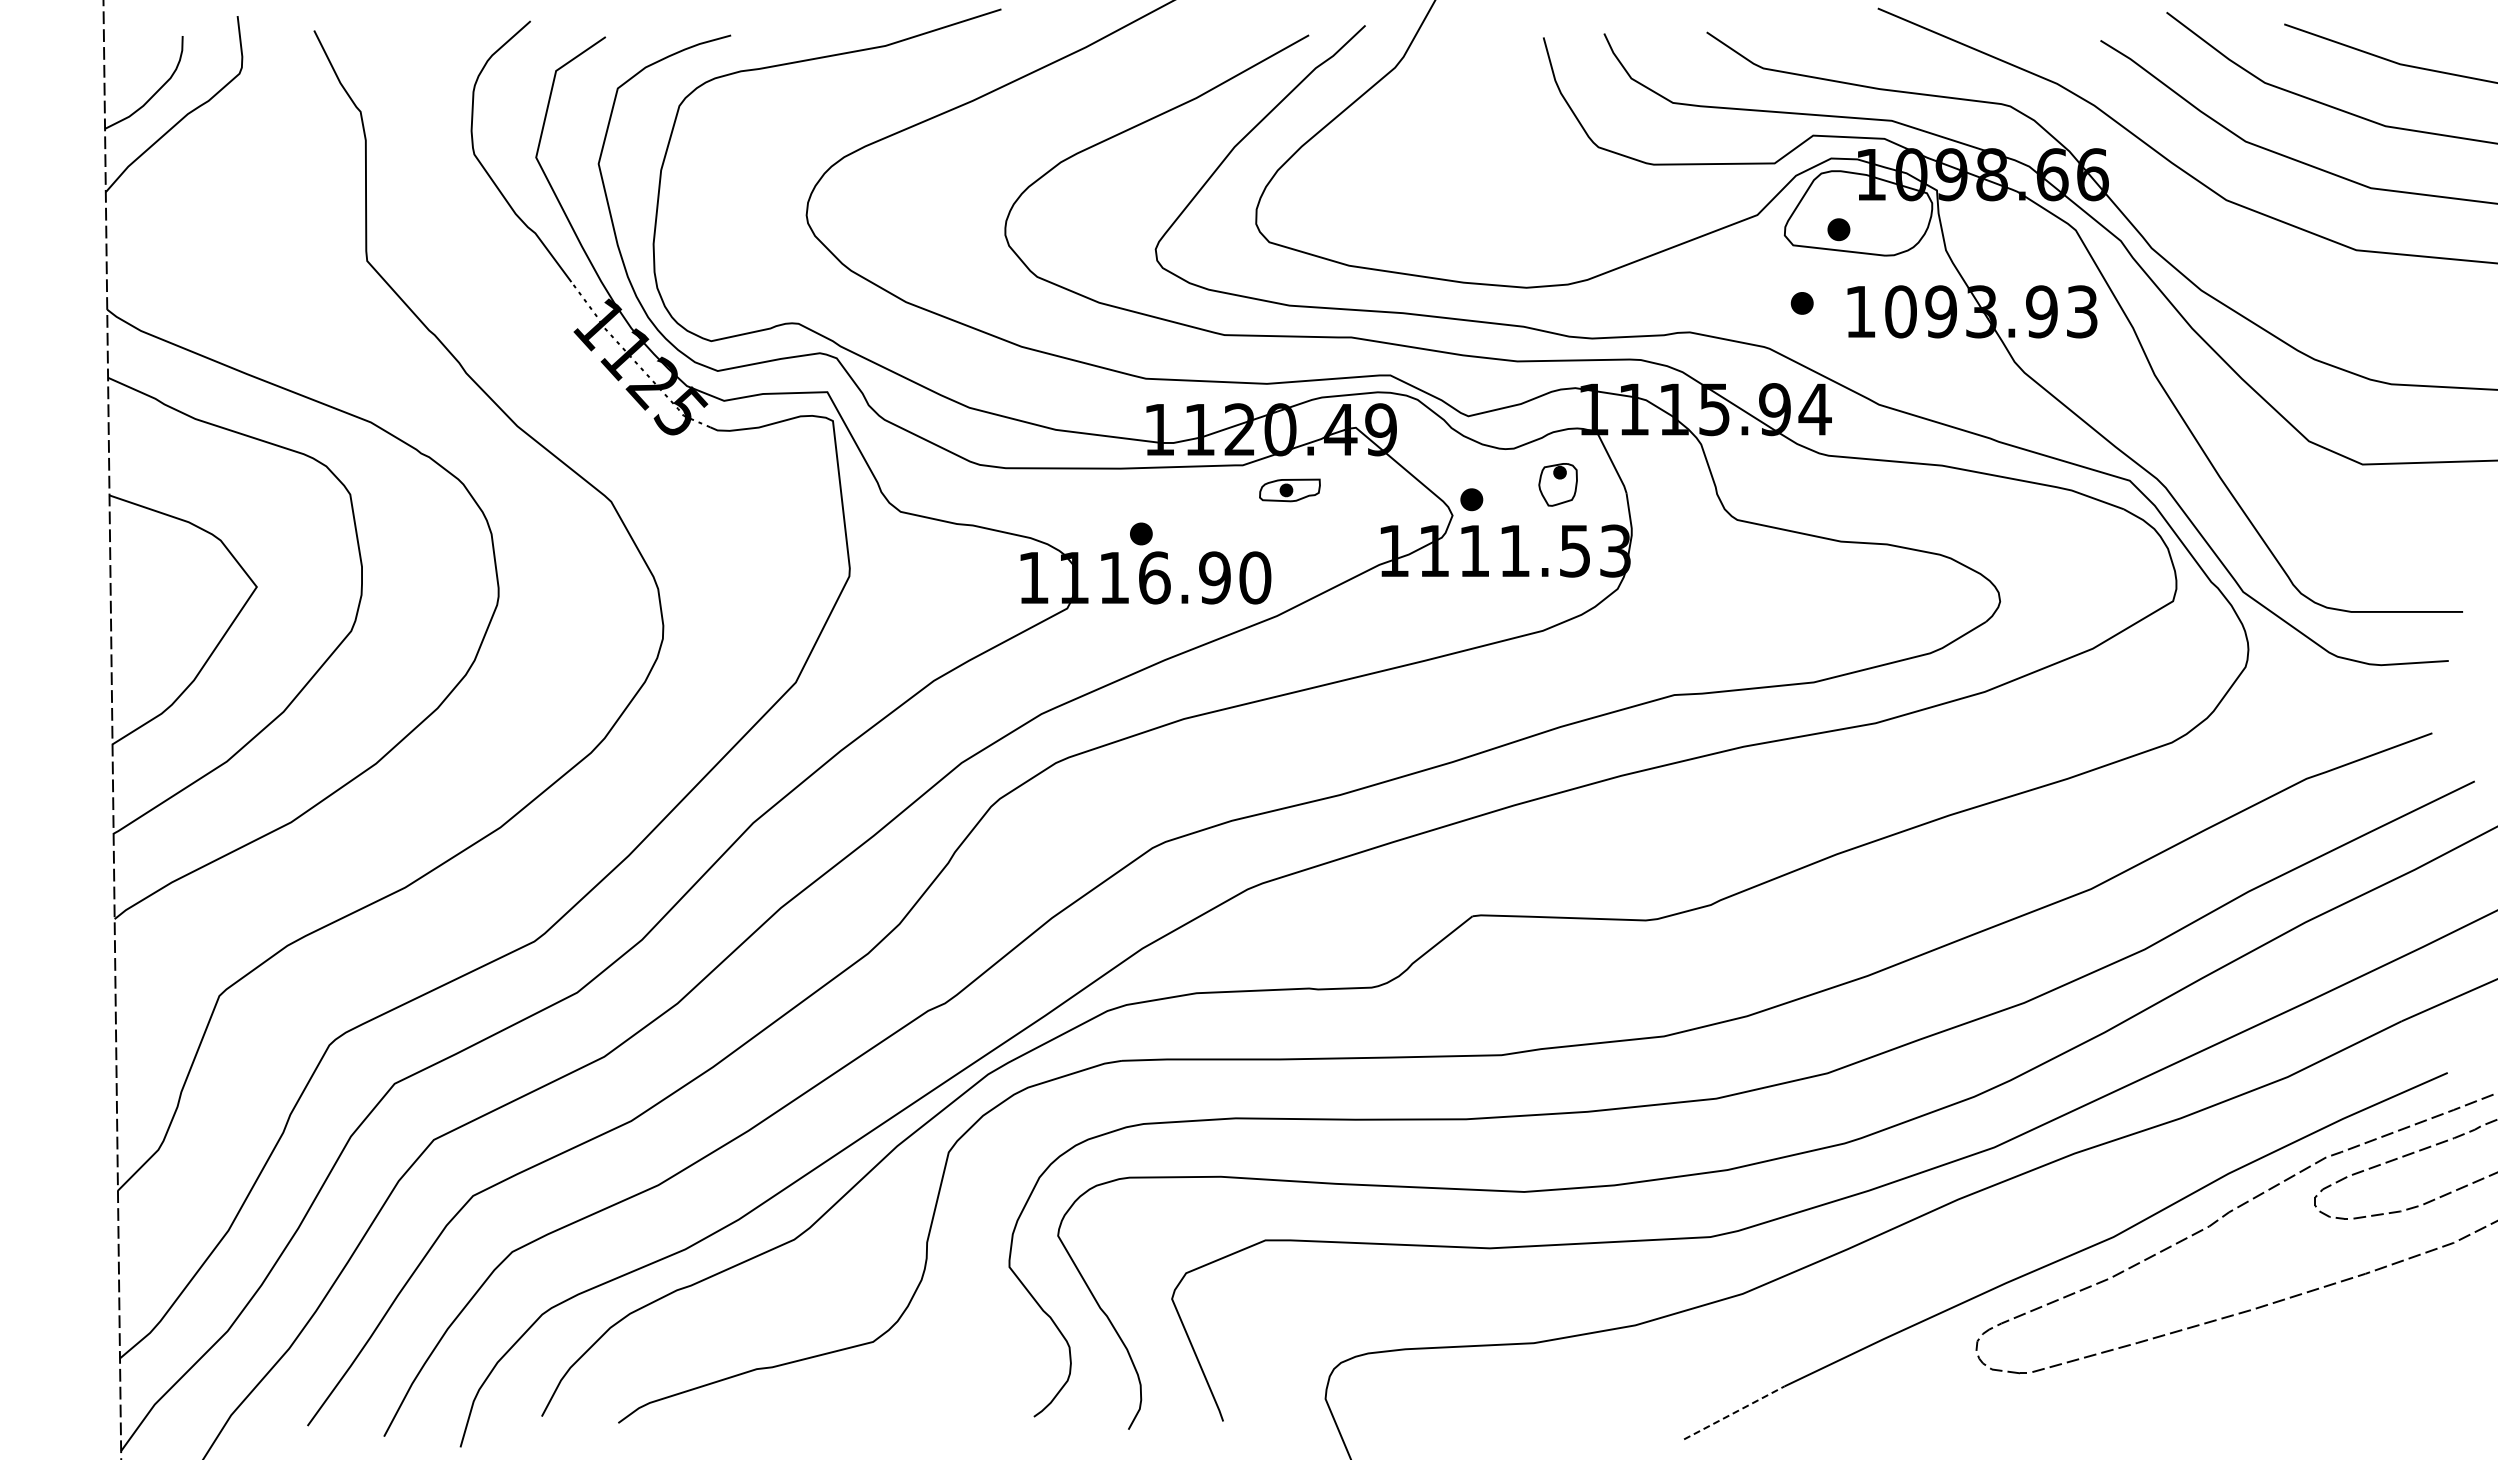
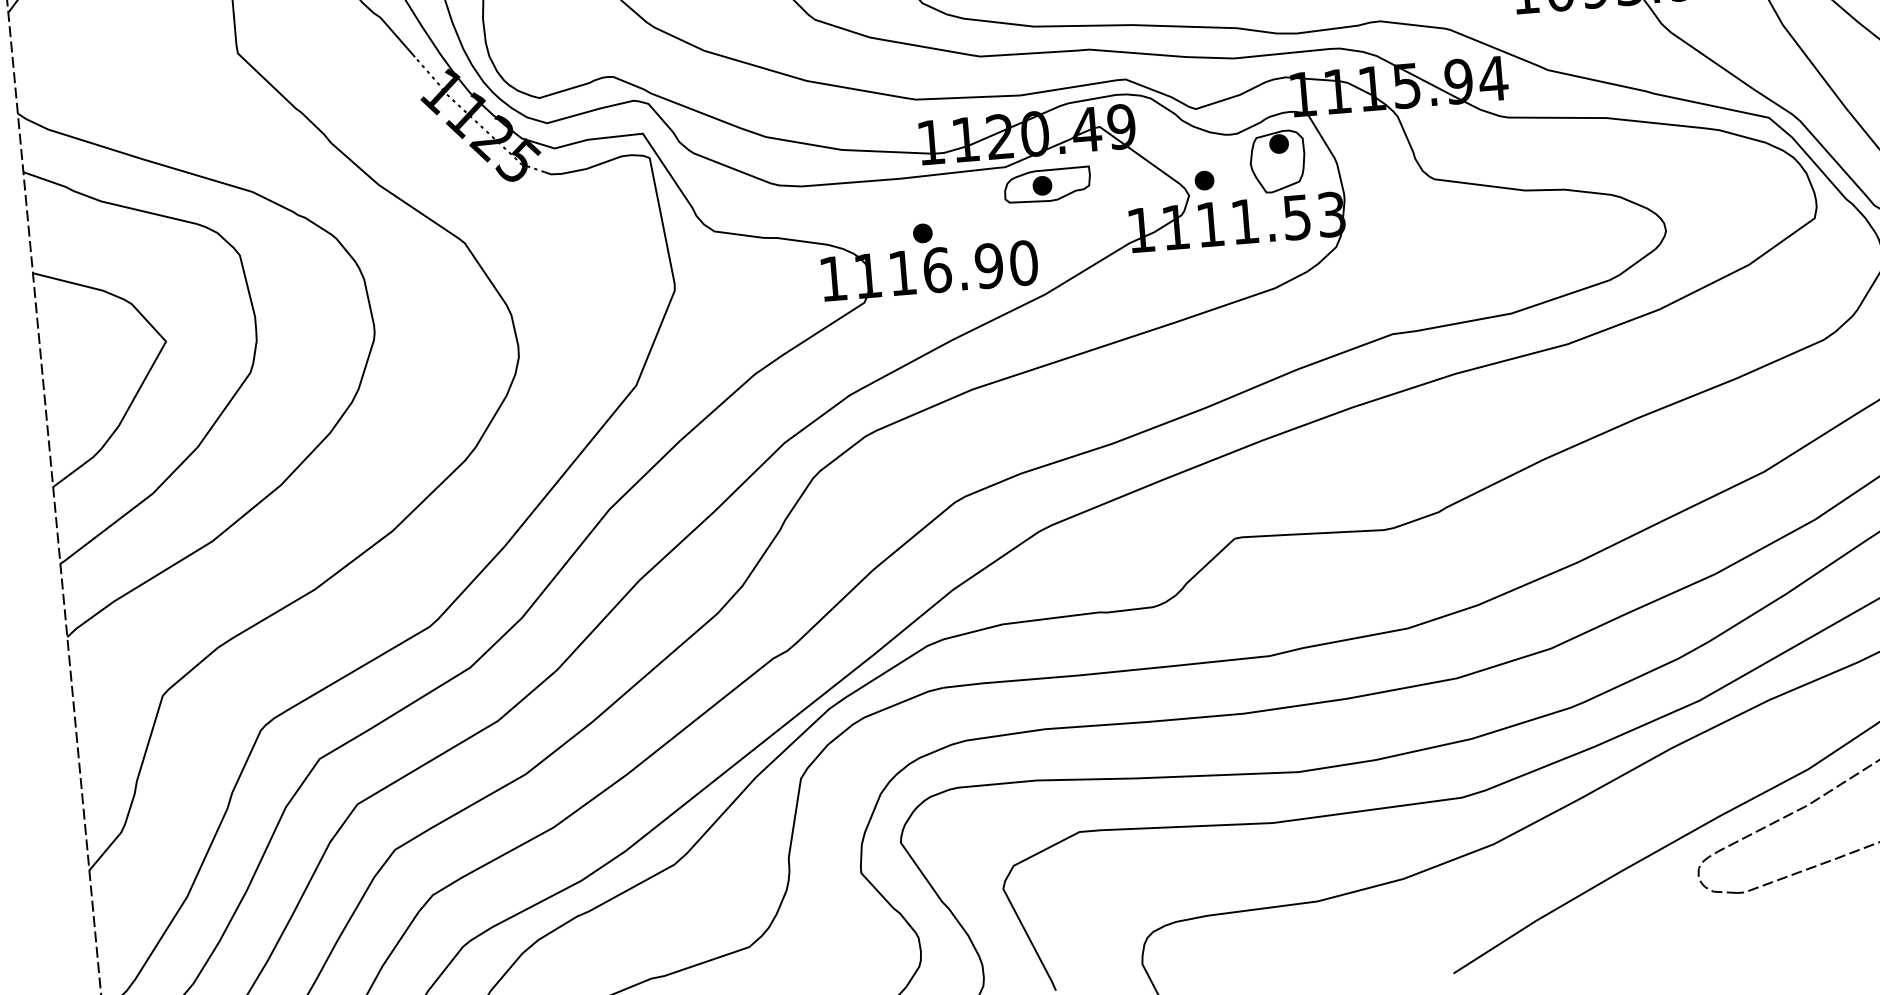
part: (1557, 484) -> (1277, 161), size x1.67
part: (1289, 490) -> (1047, 185), size x1.67
line: (1734, 1412) -> (1494, 946), dashed -> solid

